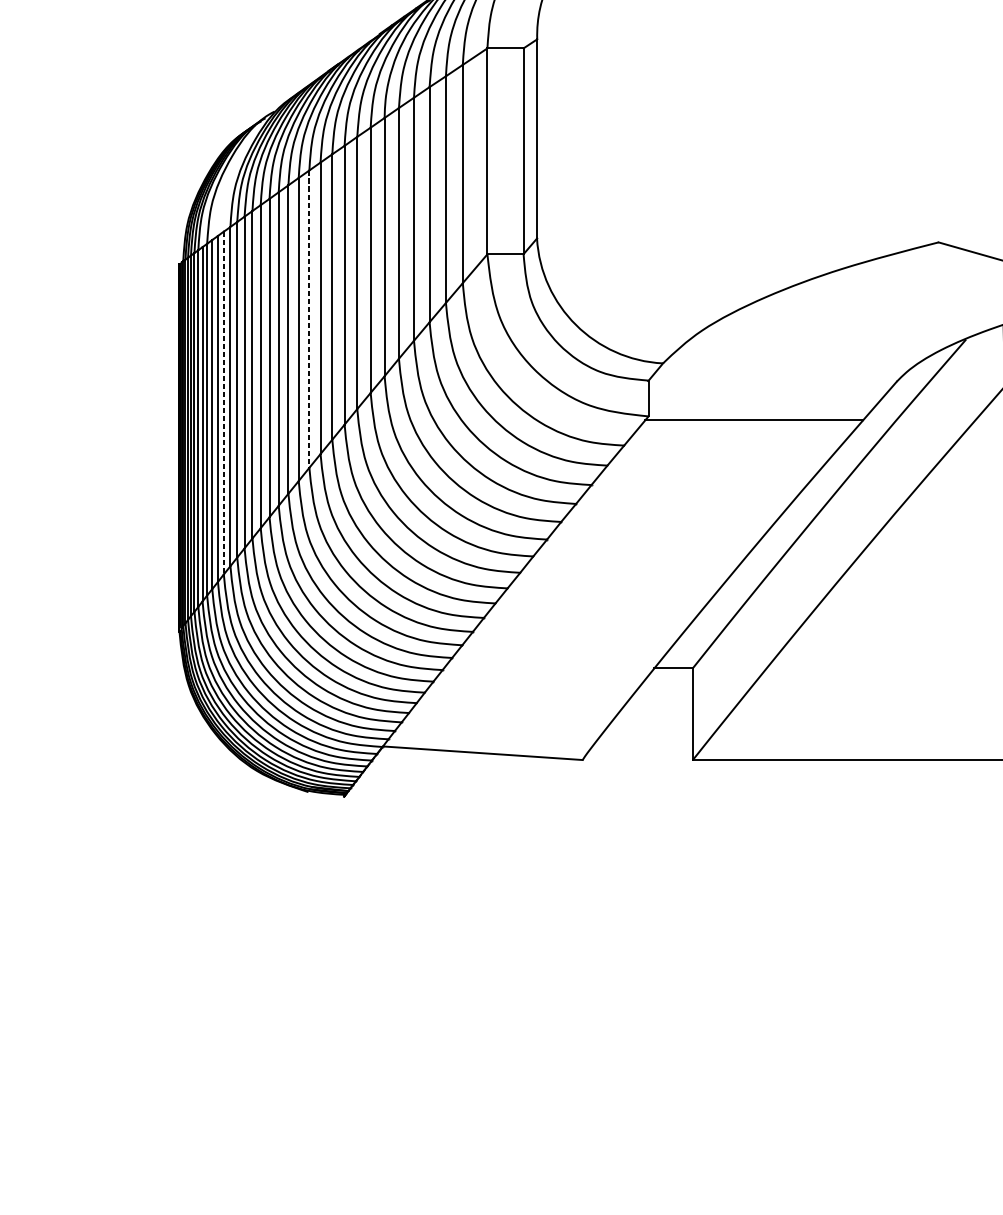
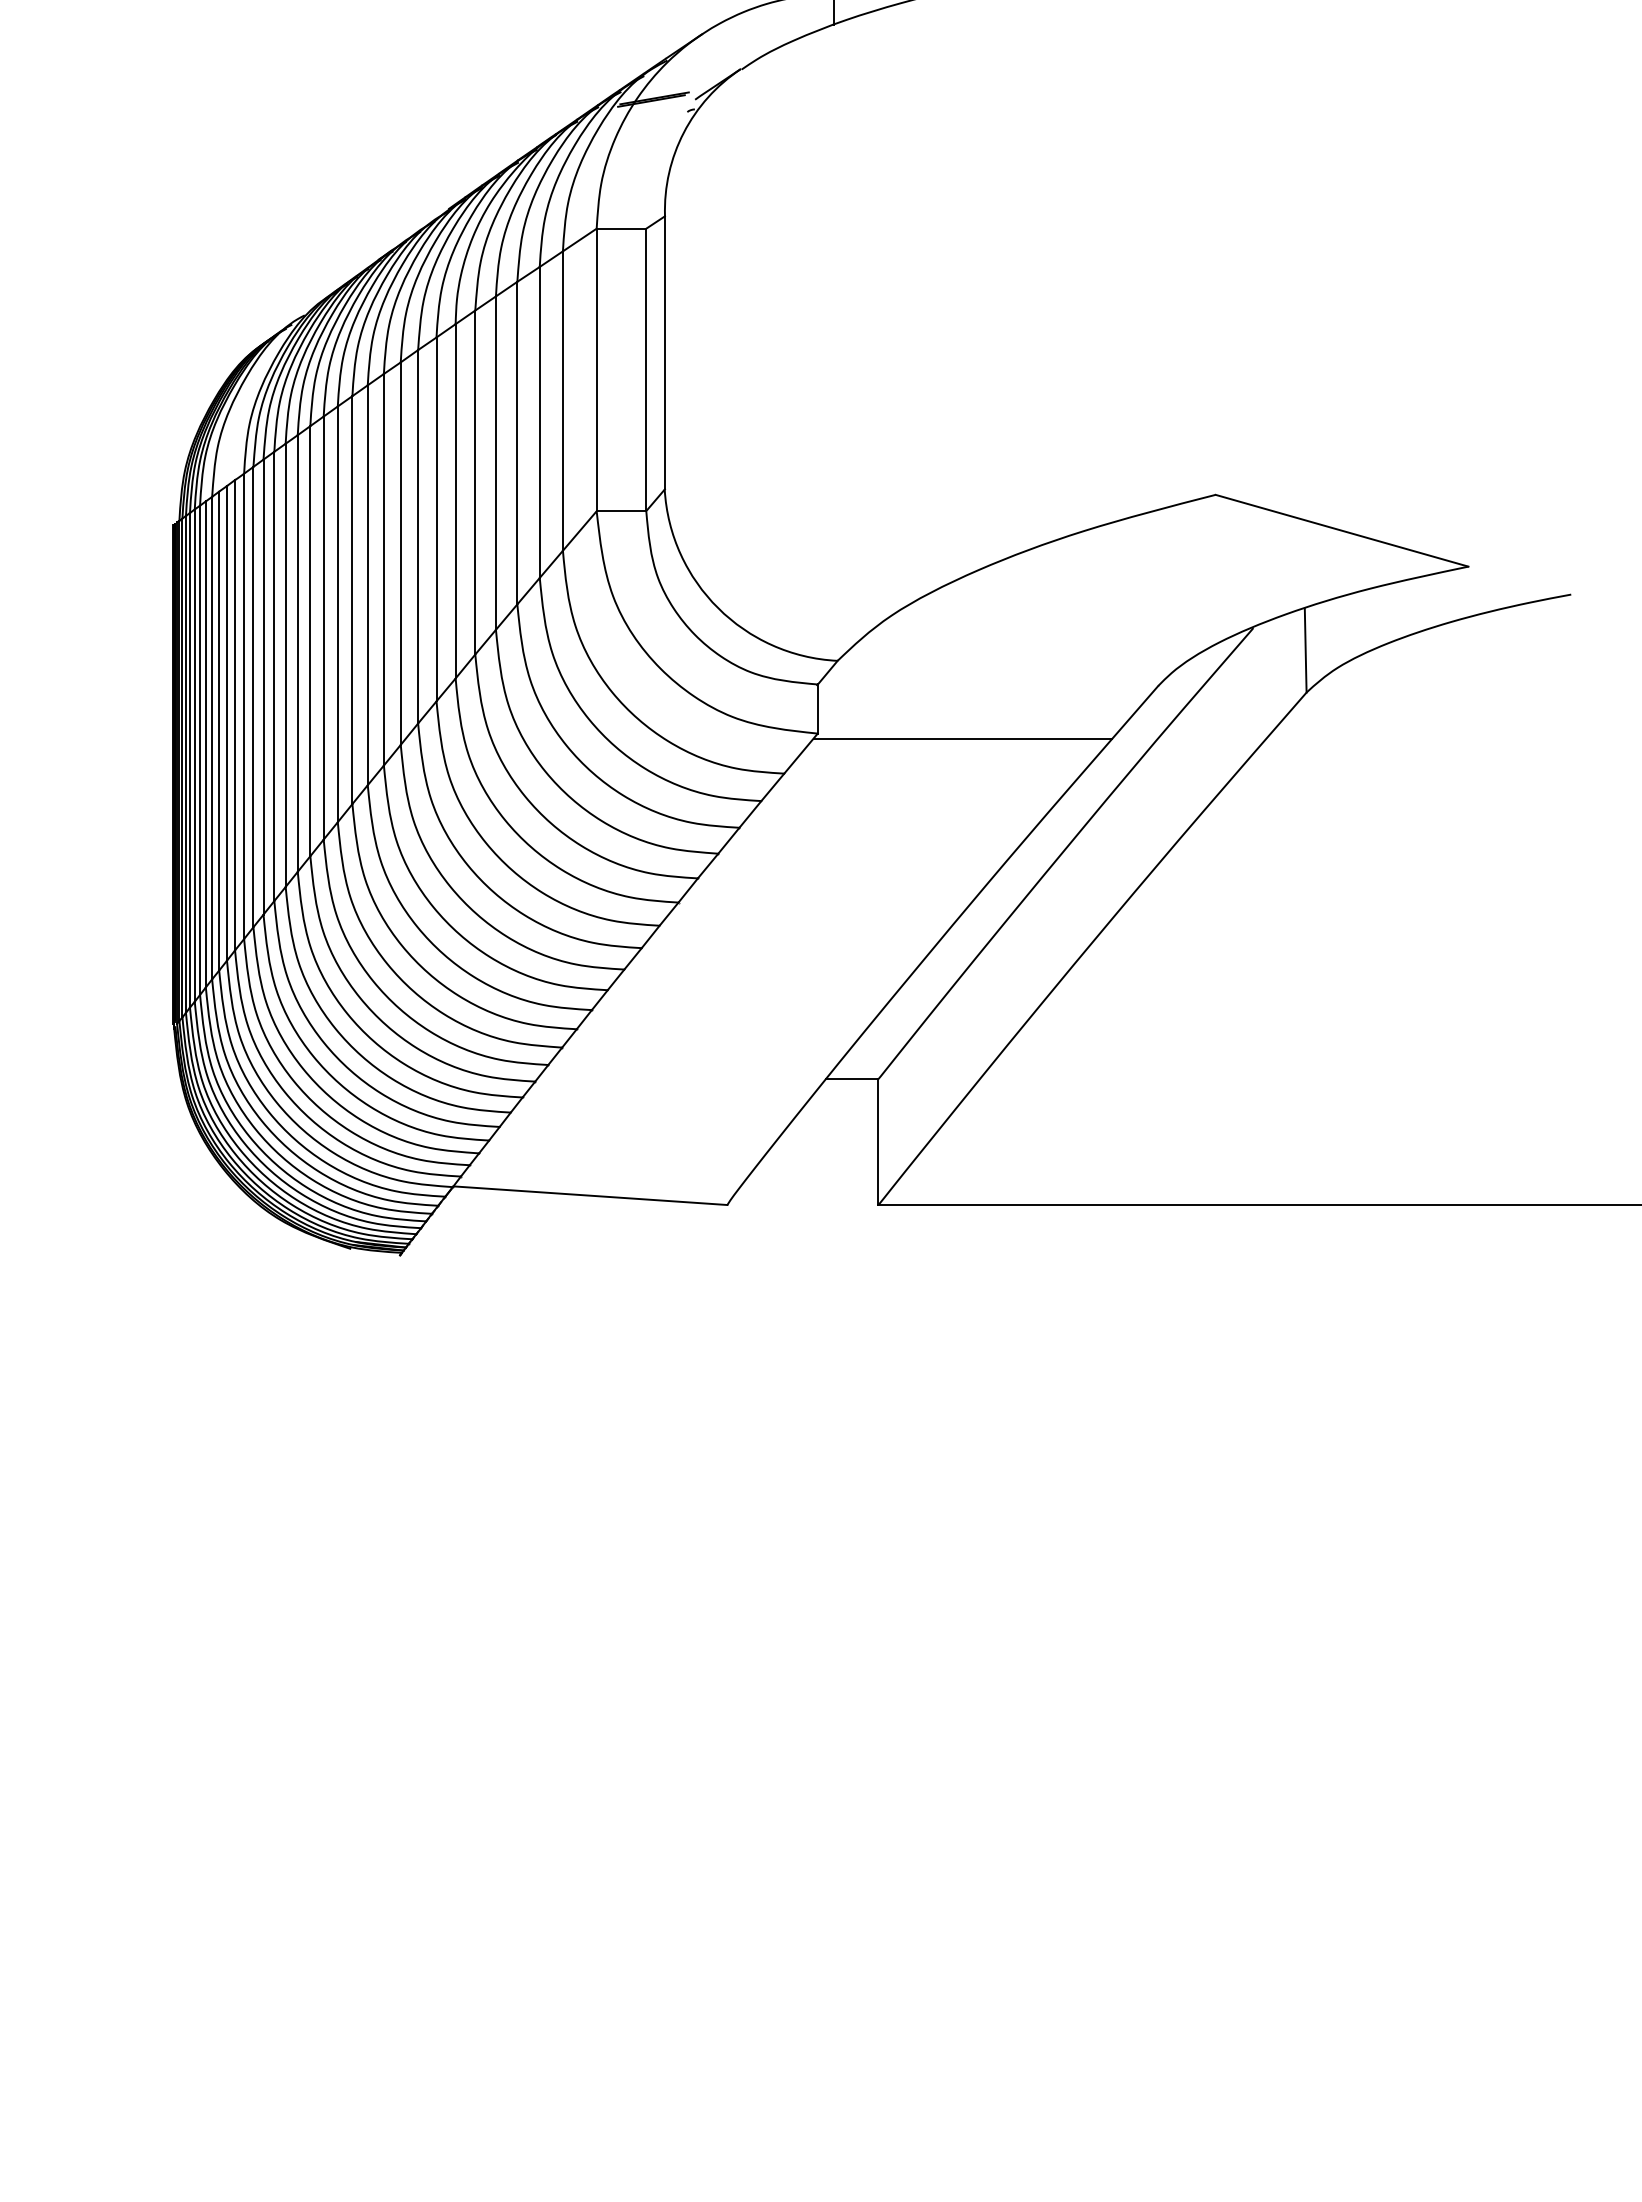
line: (309, 319) -> (352, 600), dashed -> solid
line: (224, 403) -> (235, 715), dashed -> solid

